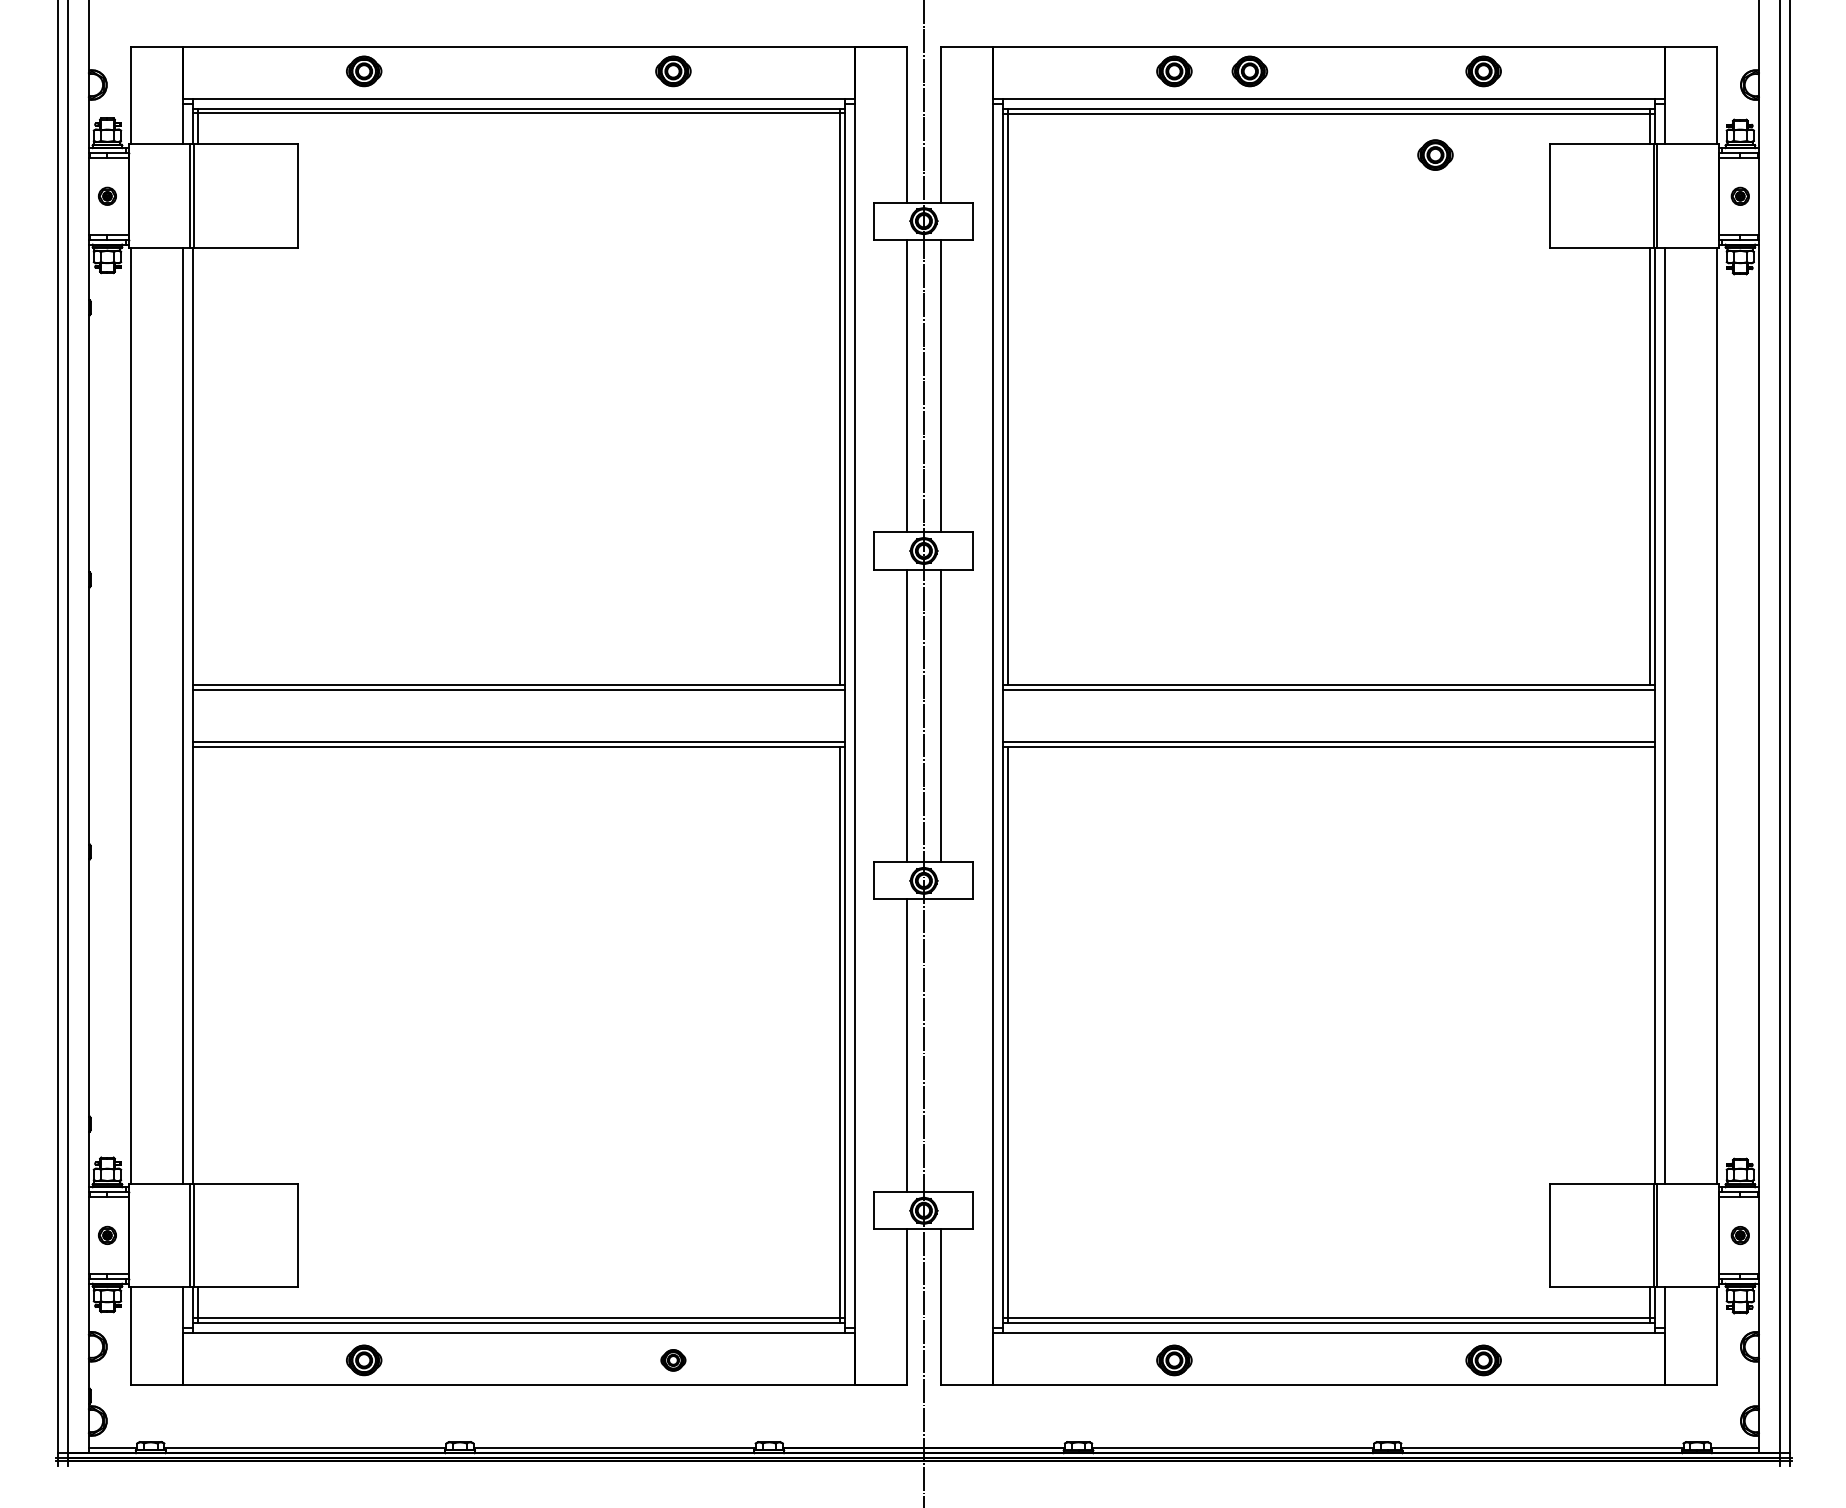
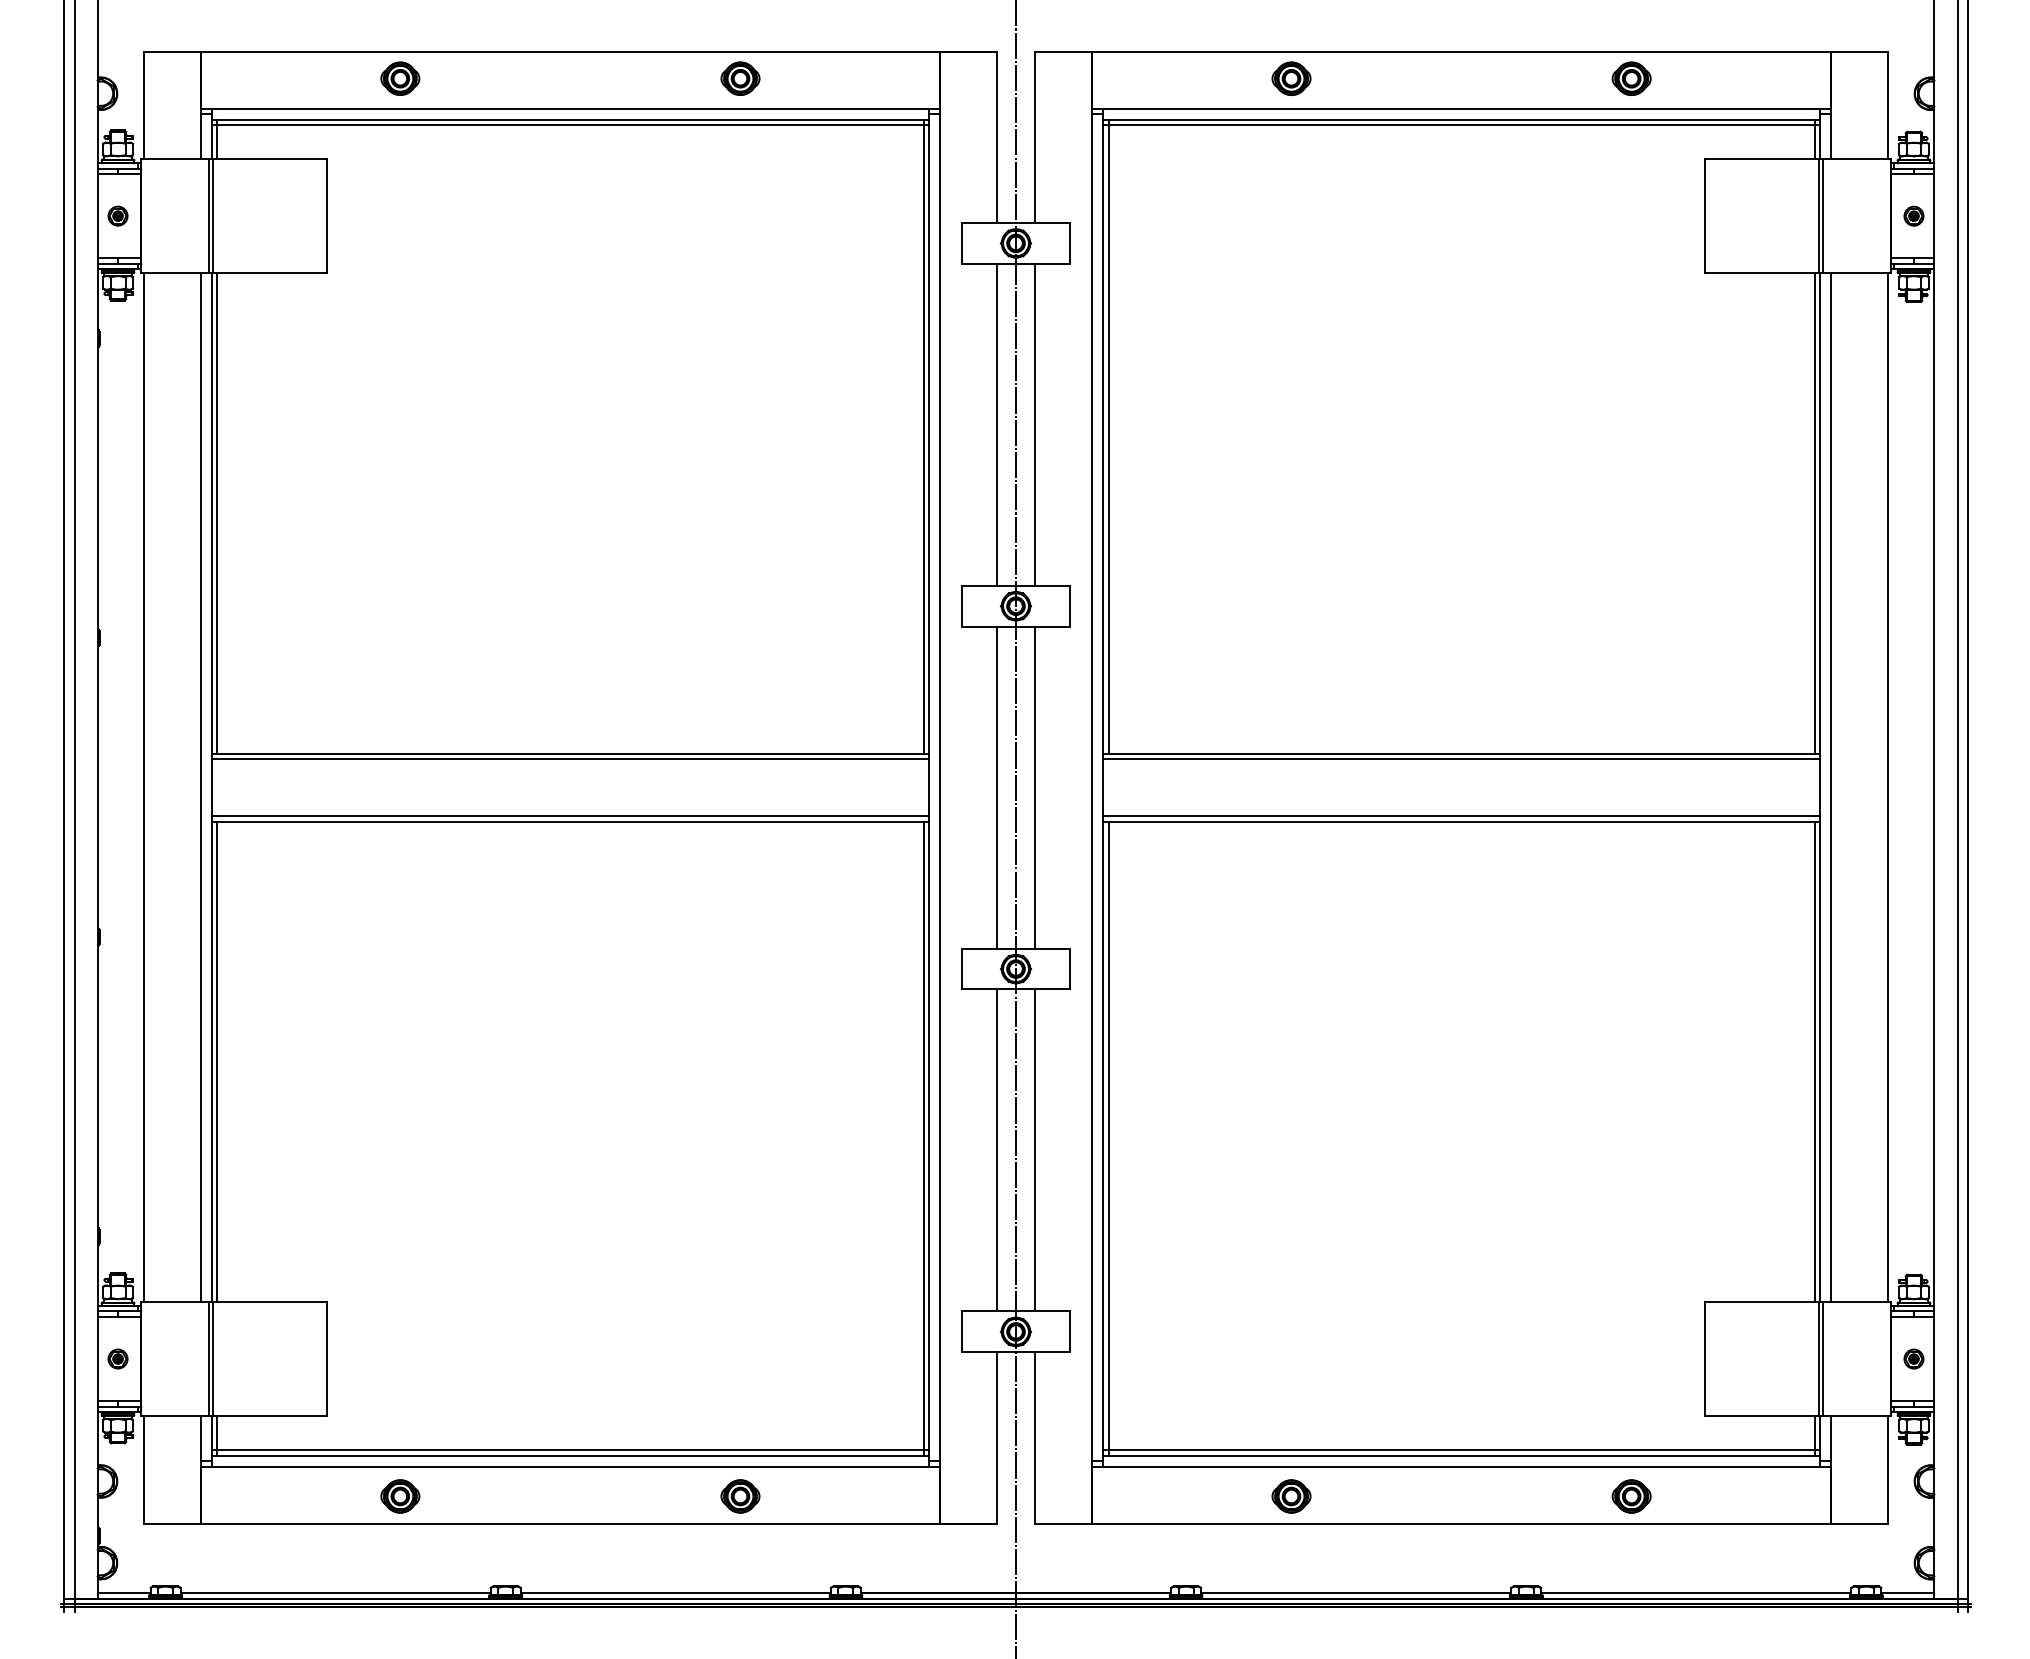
part: (1249, 71) -> (1374, 78), removed
part: (1435, 154) -> (1578, 170), removed
line: (197, 466) -> (217, 513), added
line: (197, 964) -> (217, 1061), added
line: (1649, 964) -> (1814, 1061), added
line: (941, 1045) -> (1035, 1150), added
part: (673, 1360) -> (740, 1496), size x1.43

